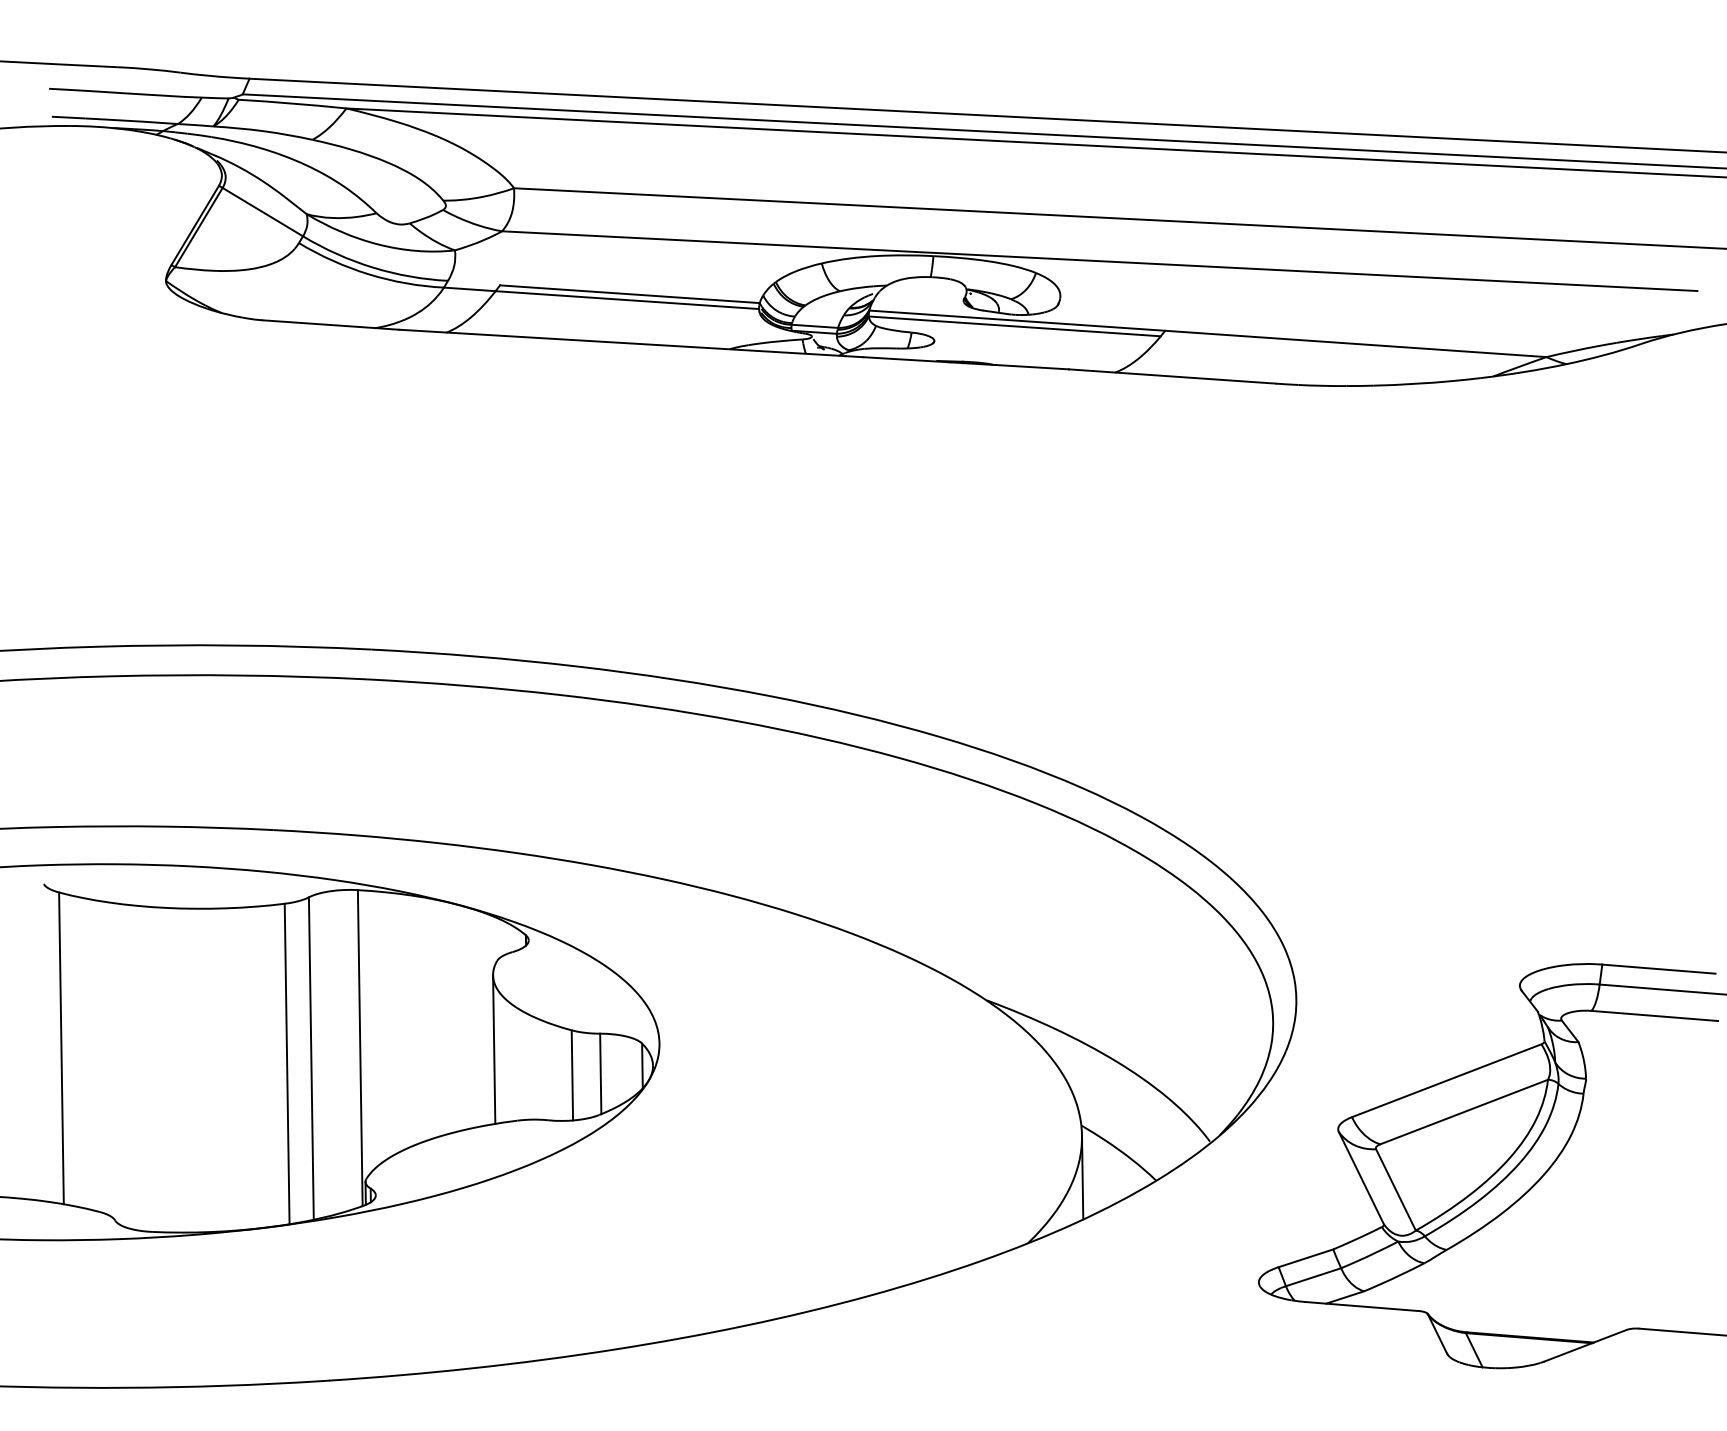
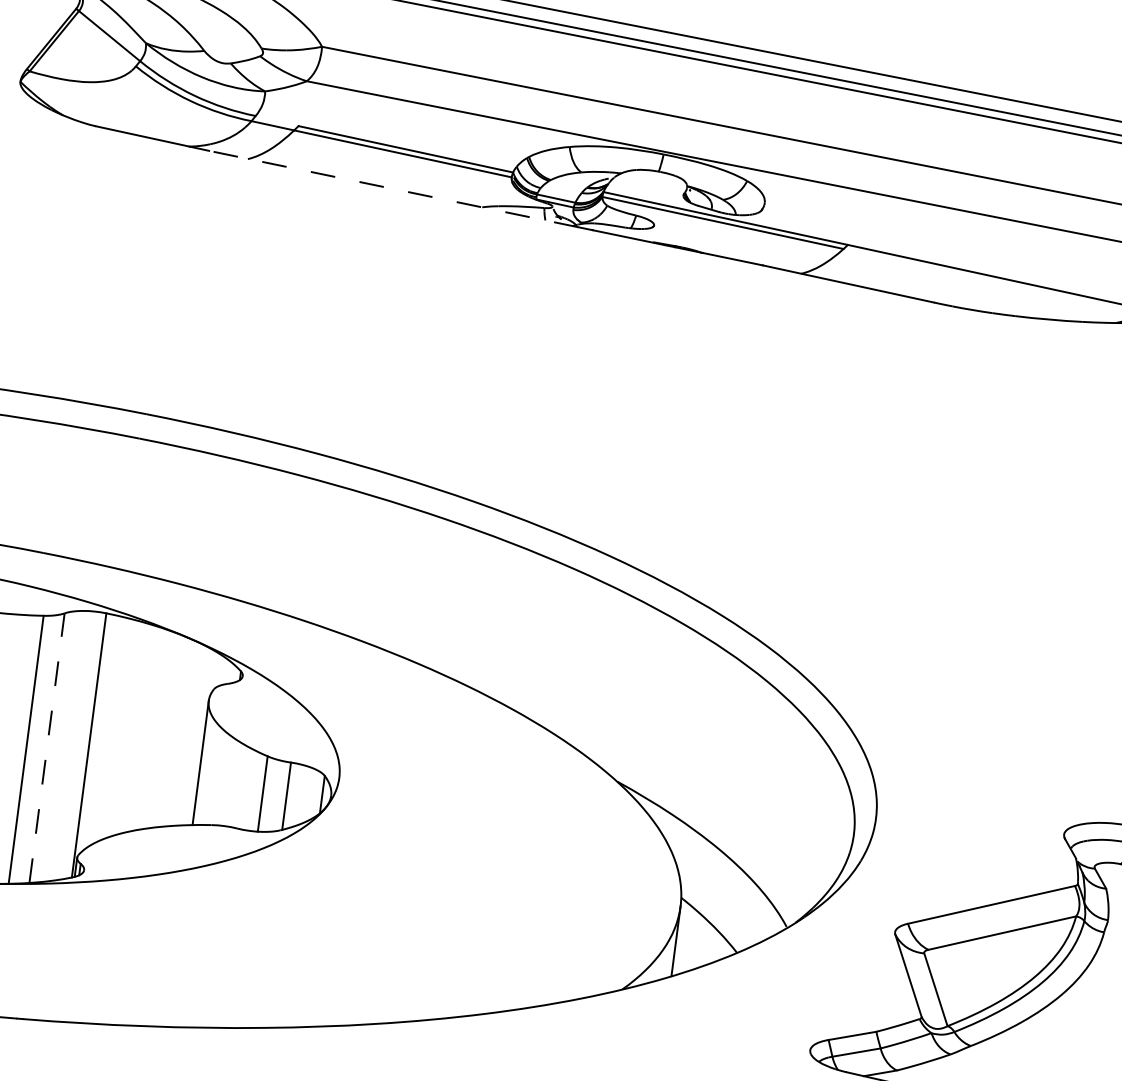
line: (622, 342) -> (393, 188), solid -> dashed
line: (311, 1058) -> (47, 748), solid -> dashed

